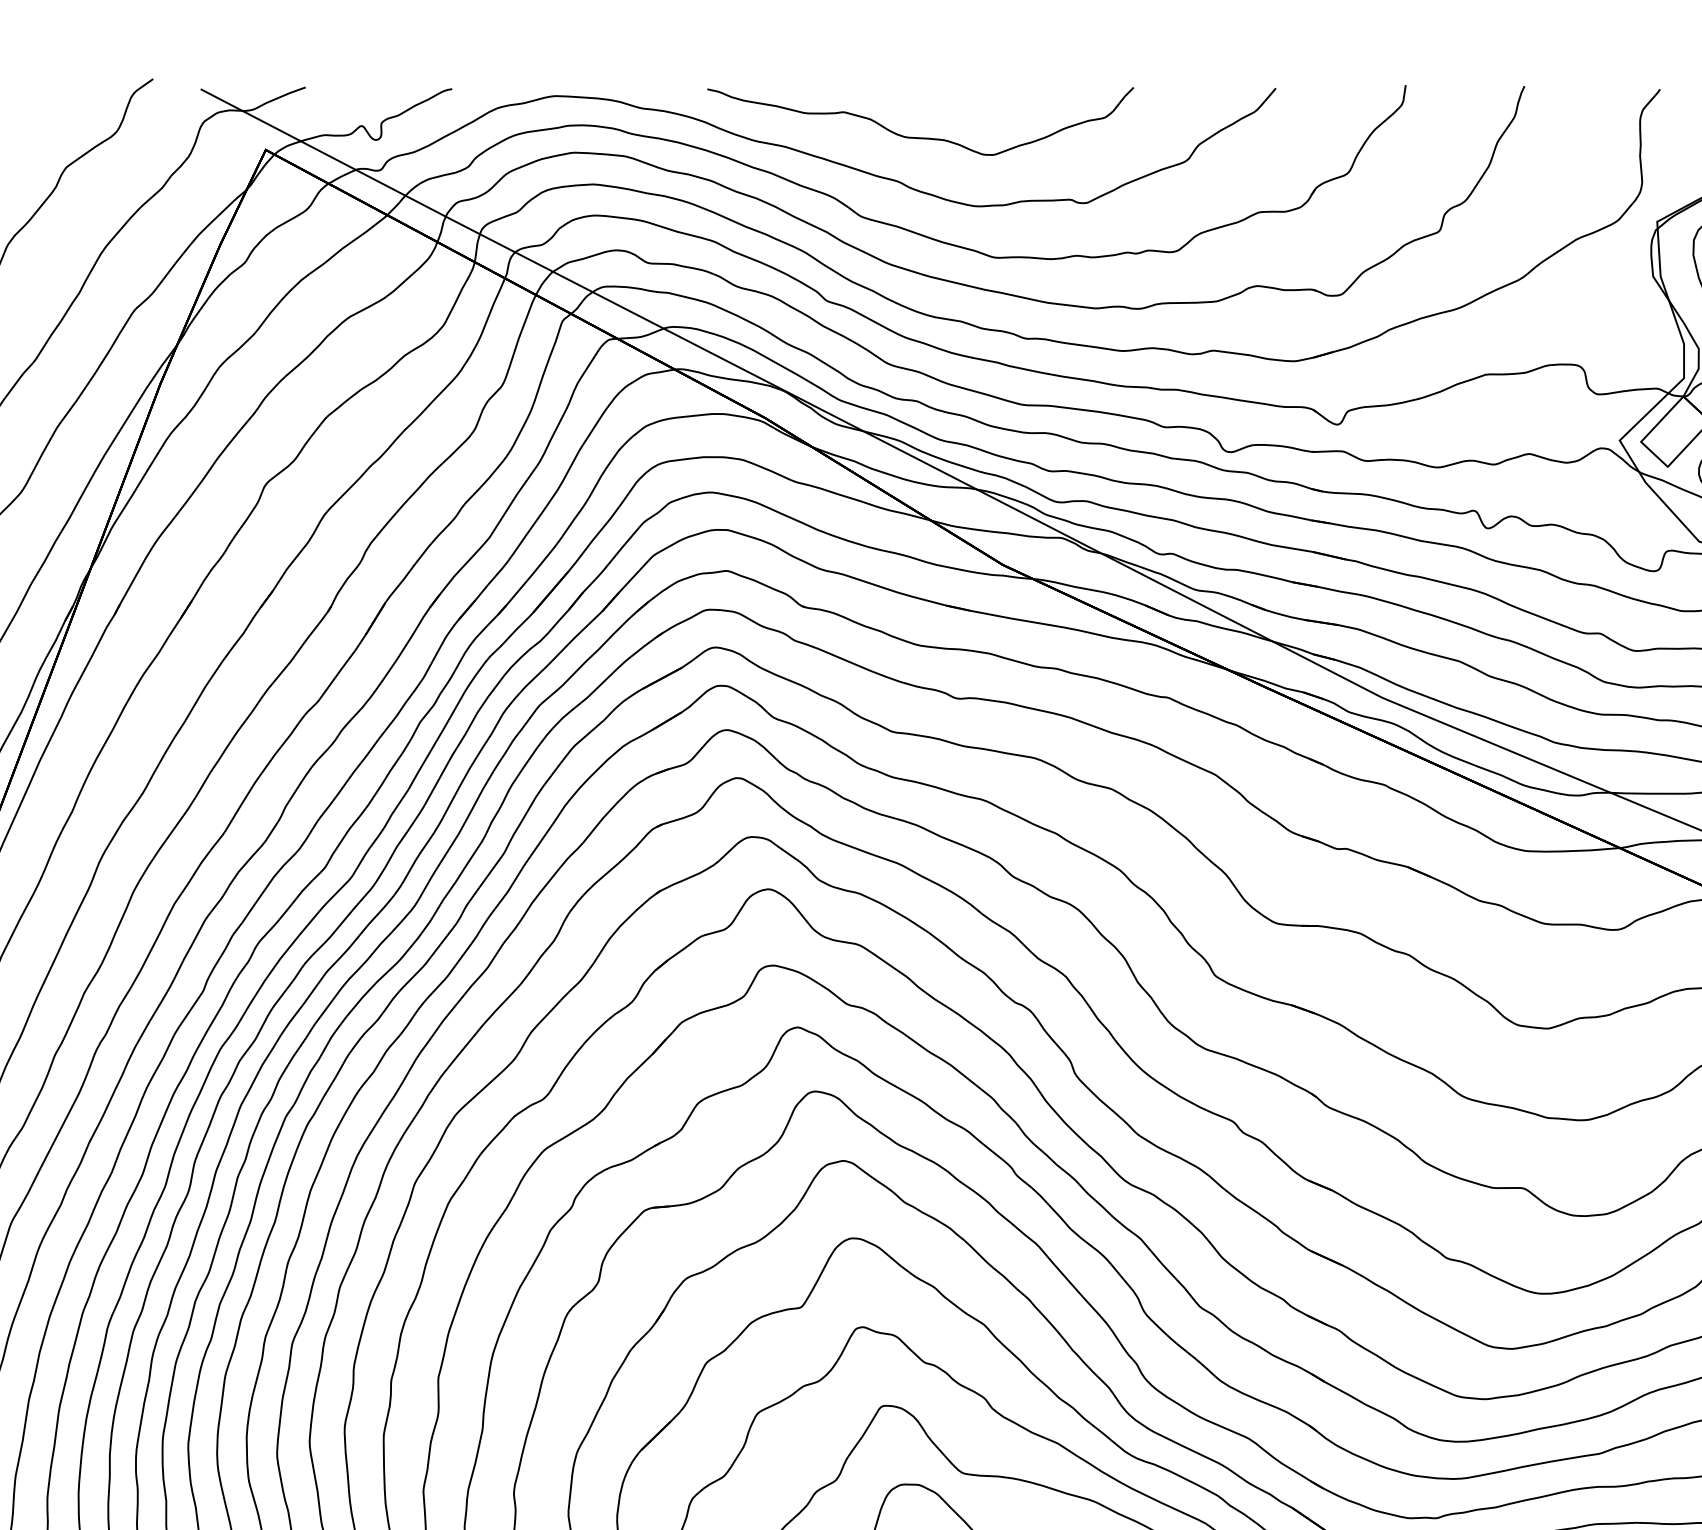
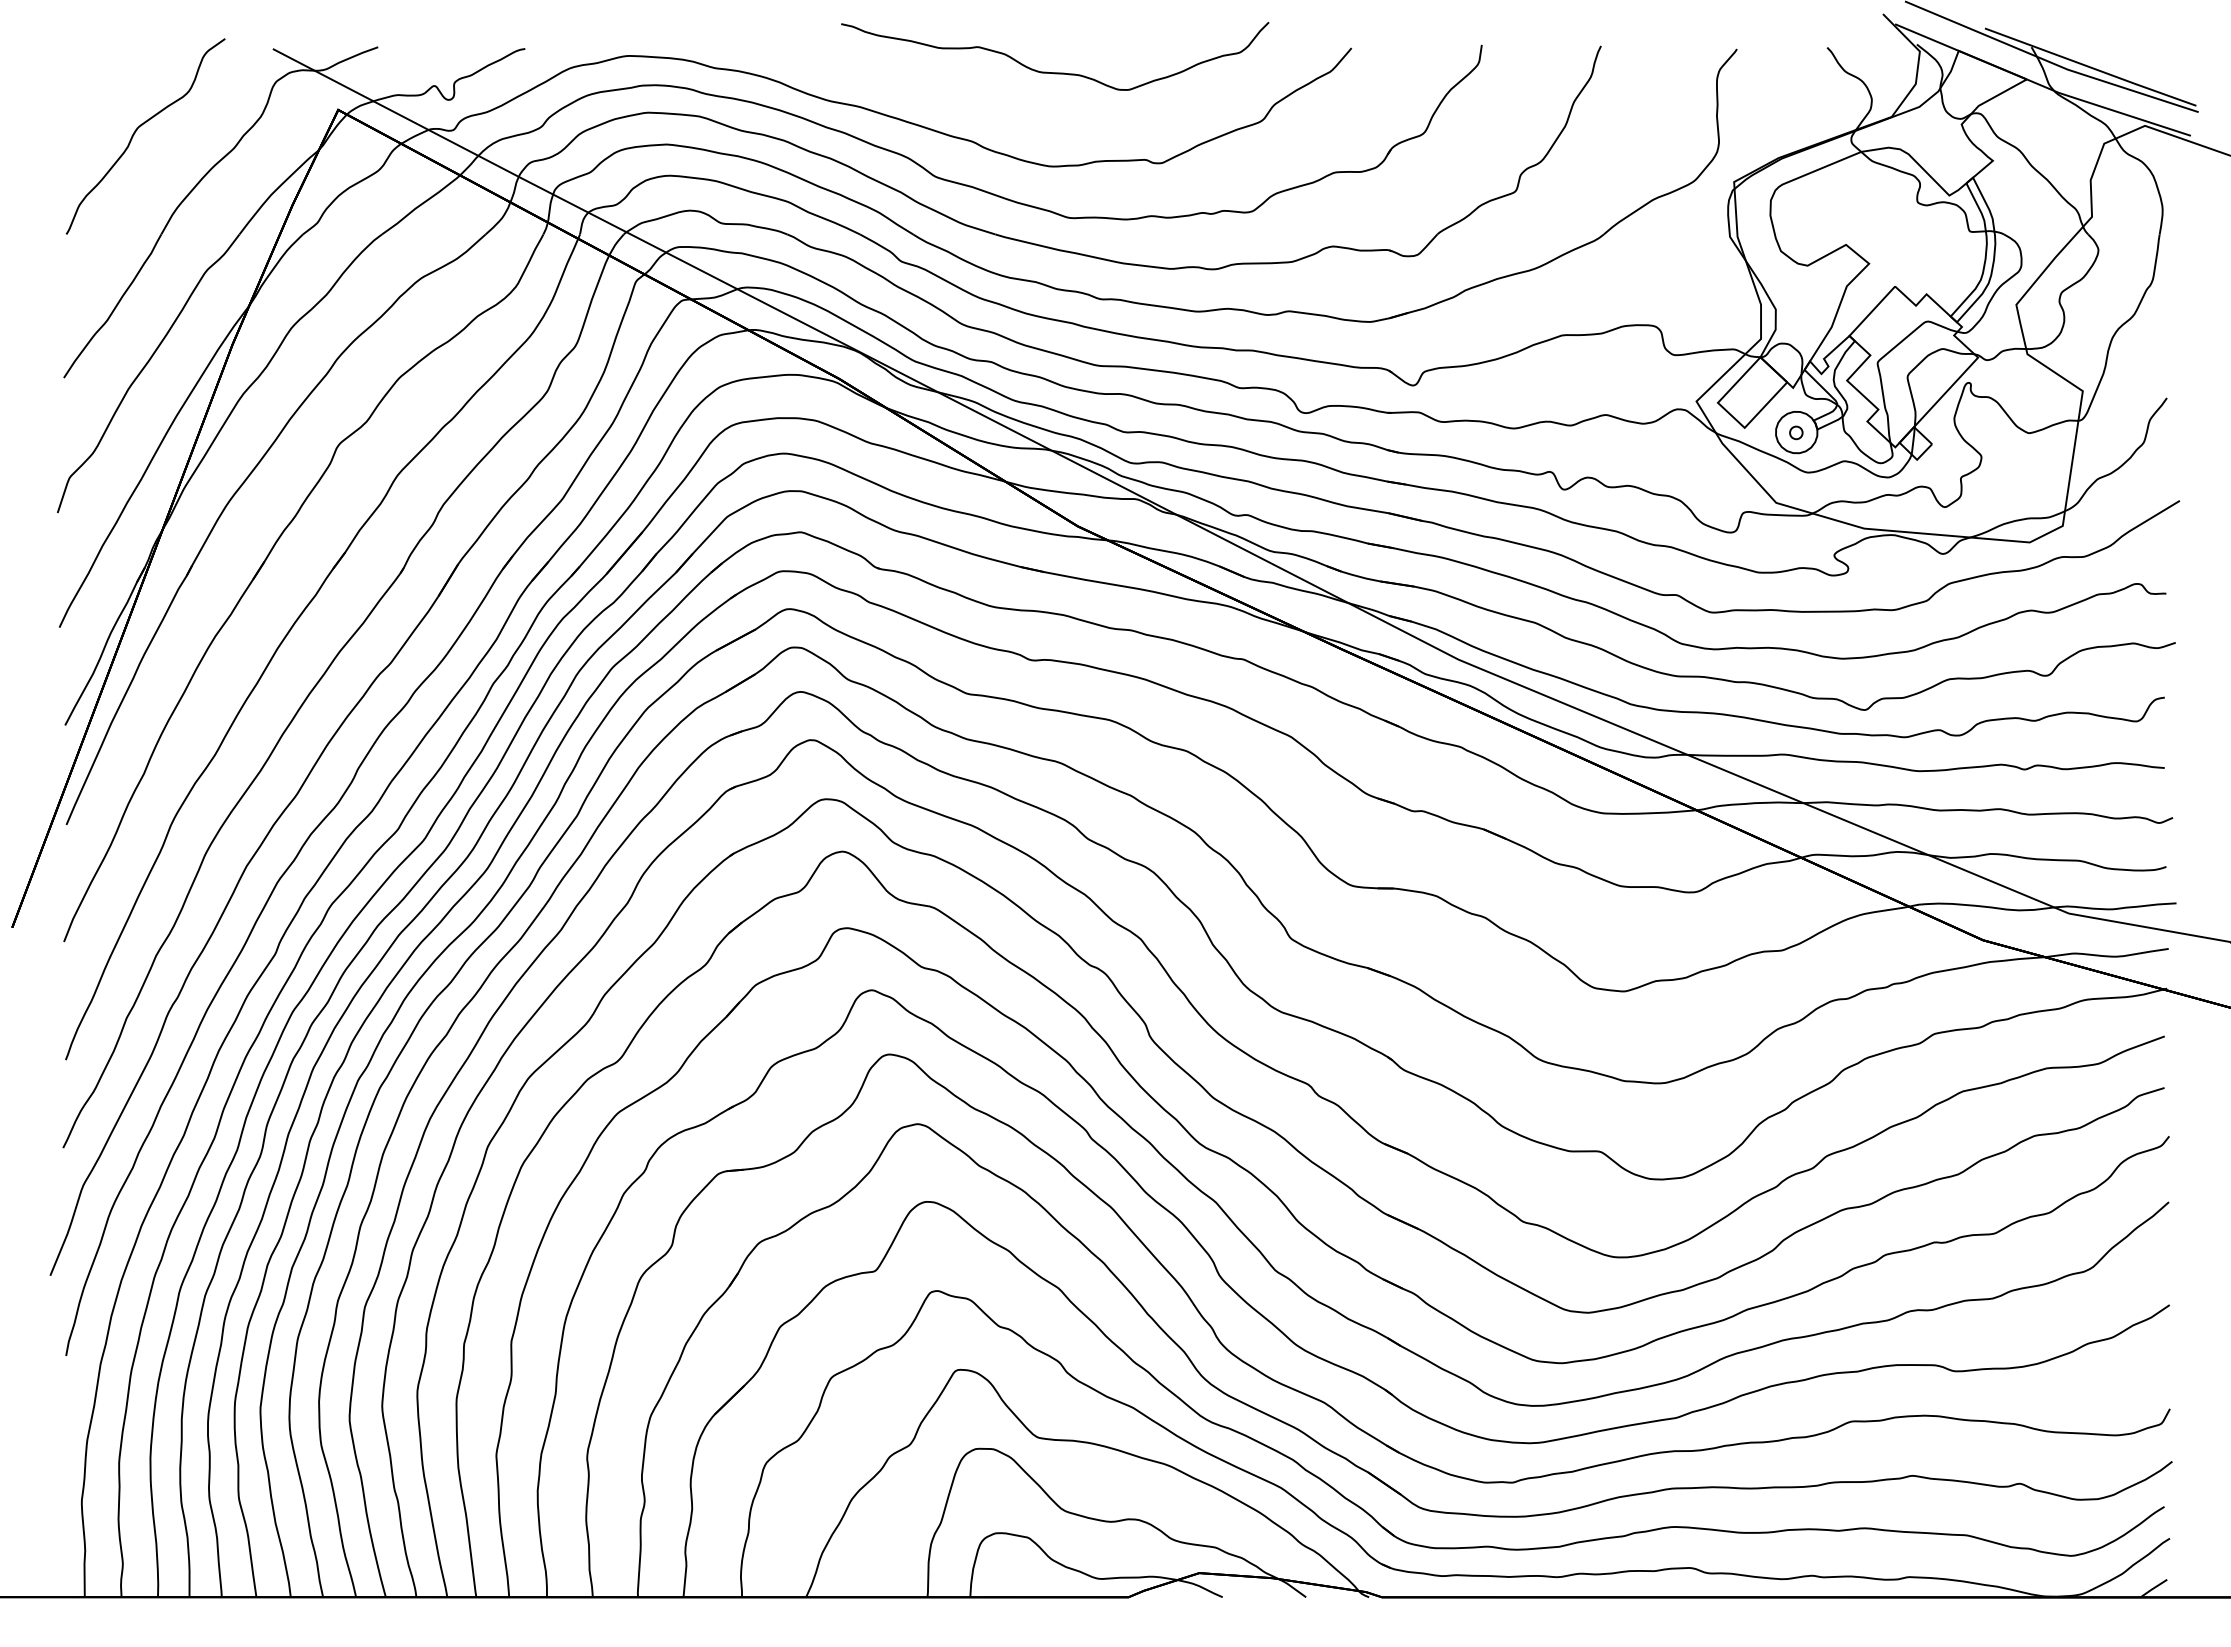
curve: (920, 137) -> (1055, 72), moved

